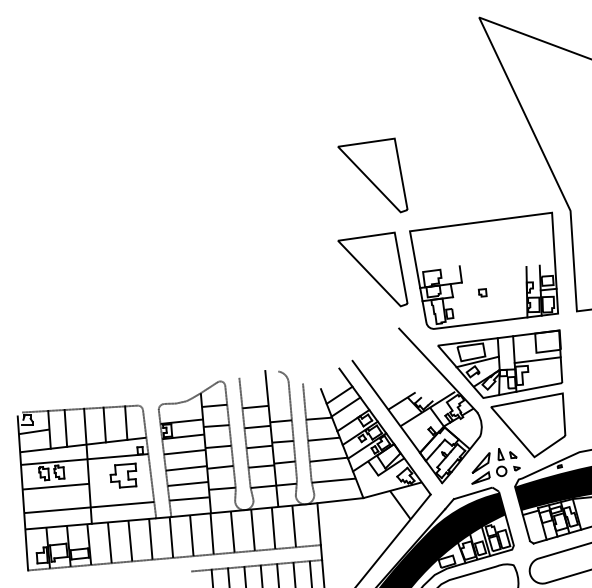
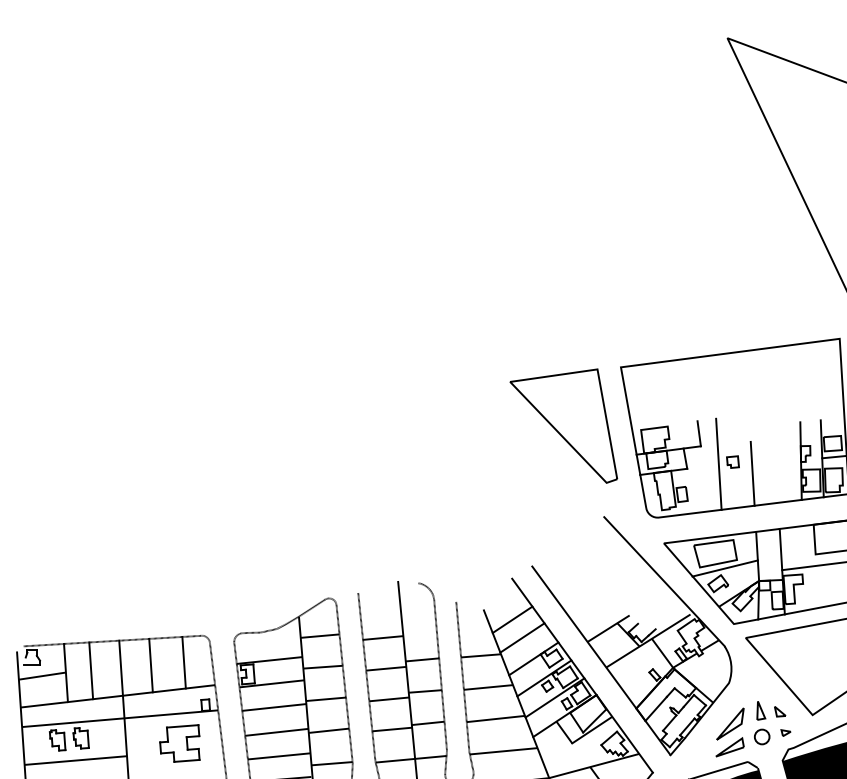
part: (372, 175) -> (563, 281), removed
line: (473, 293) -> (718, 463), added
line: (495, 300) -> (752, 473), added

